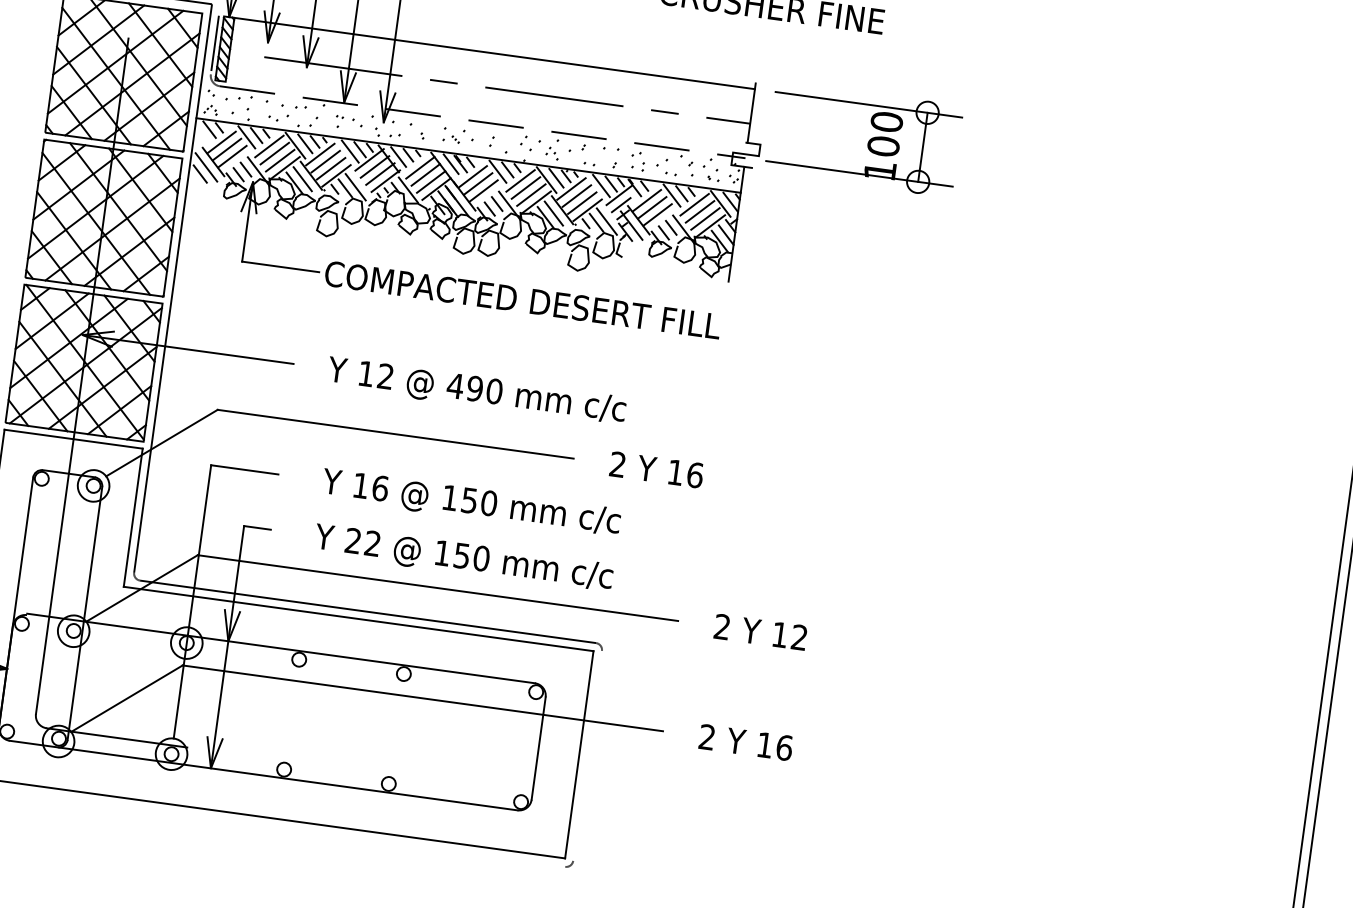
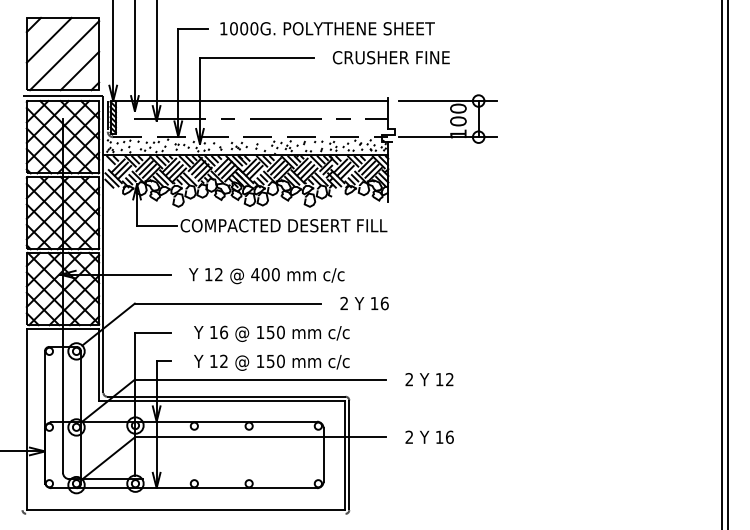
text: (474, 388) -> (265, 274), 490 -> 400
text: (352, 539) -> (213, 360), 22 -> 12
line: (587, 756) -> (349, 455), added

